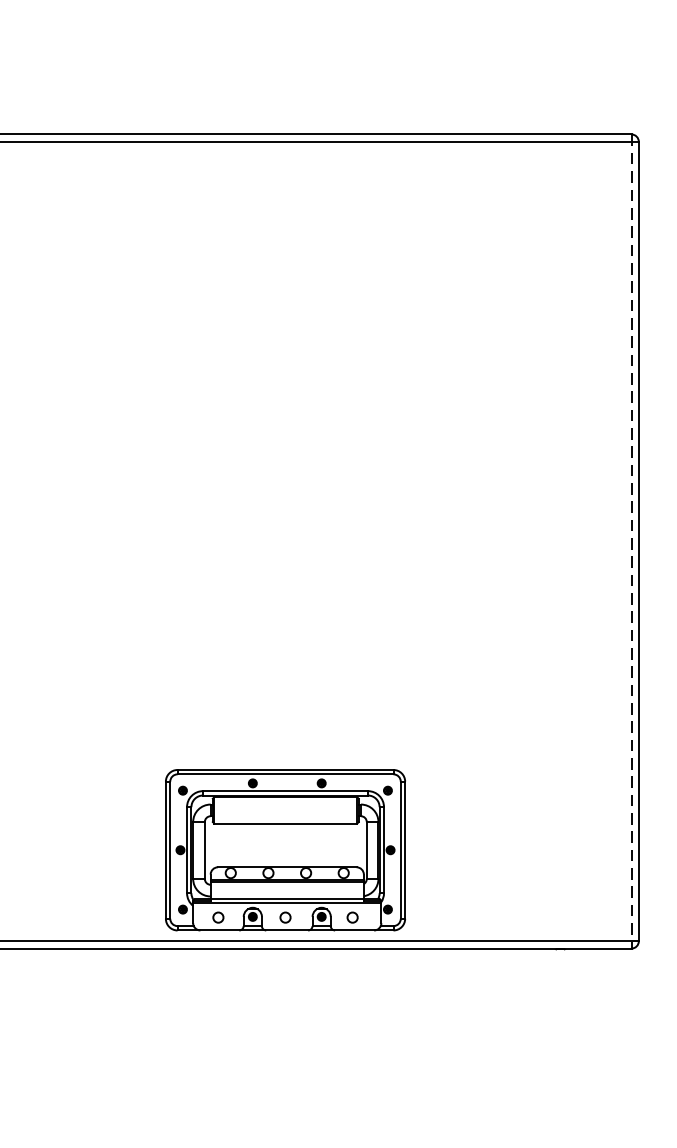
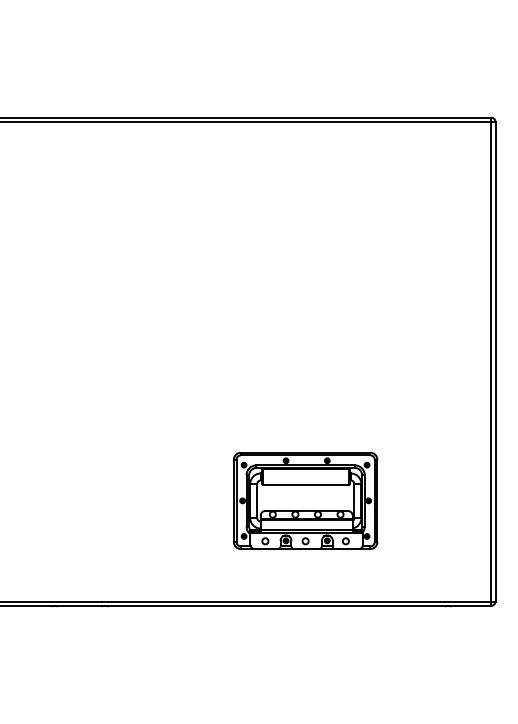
line: (632, 542) -> (491, 362), dashed -> solid
part: (285, 849) -> (305, 500), moved

